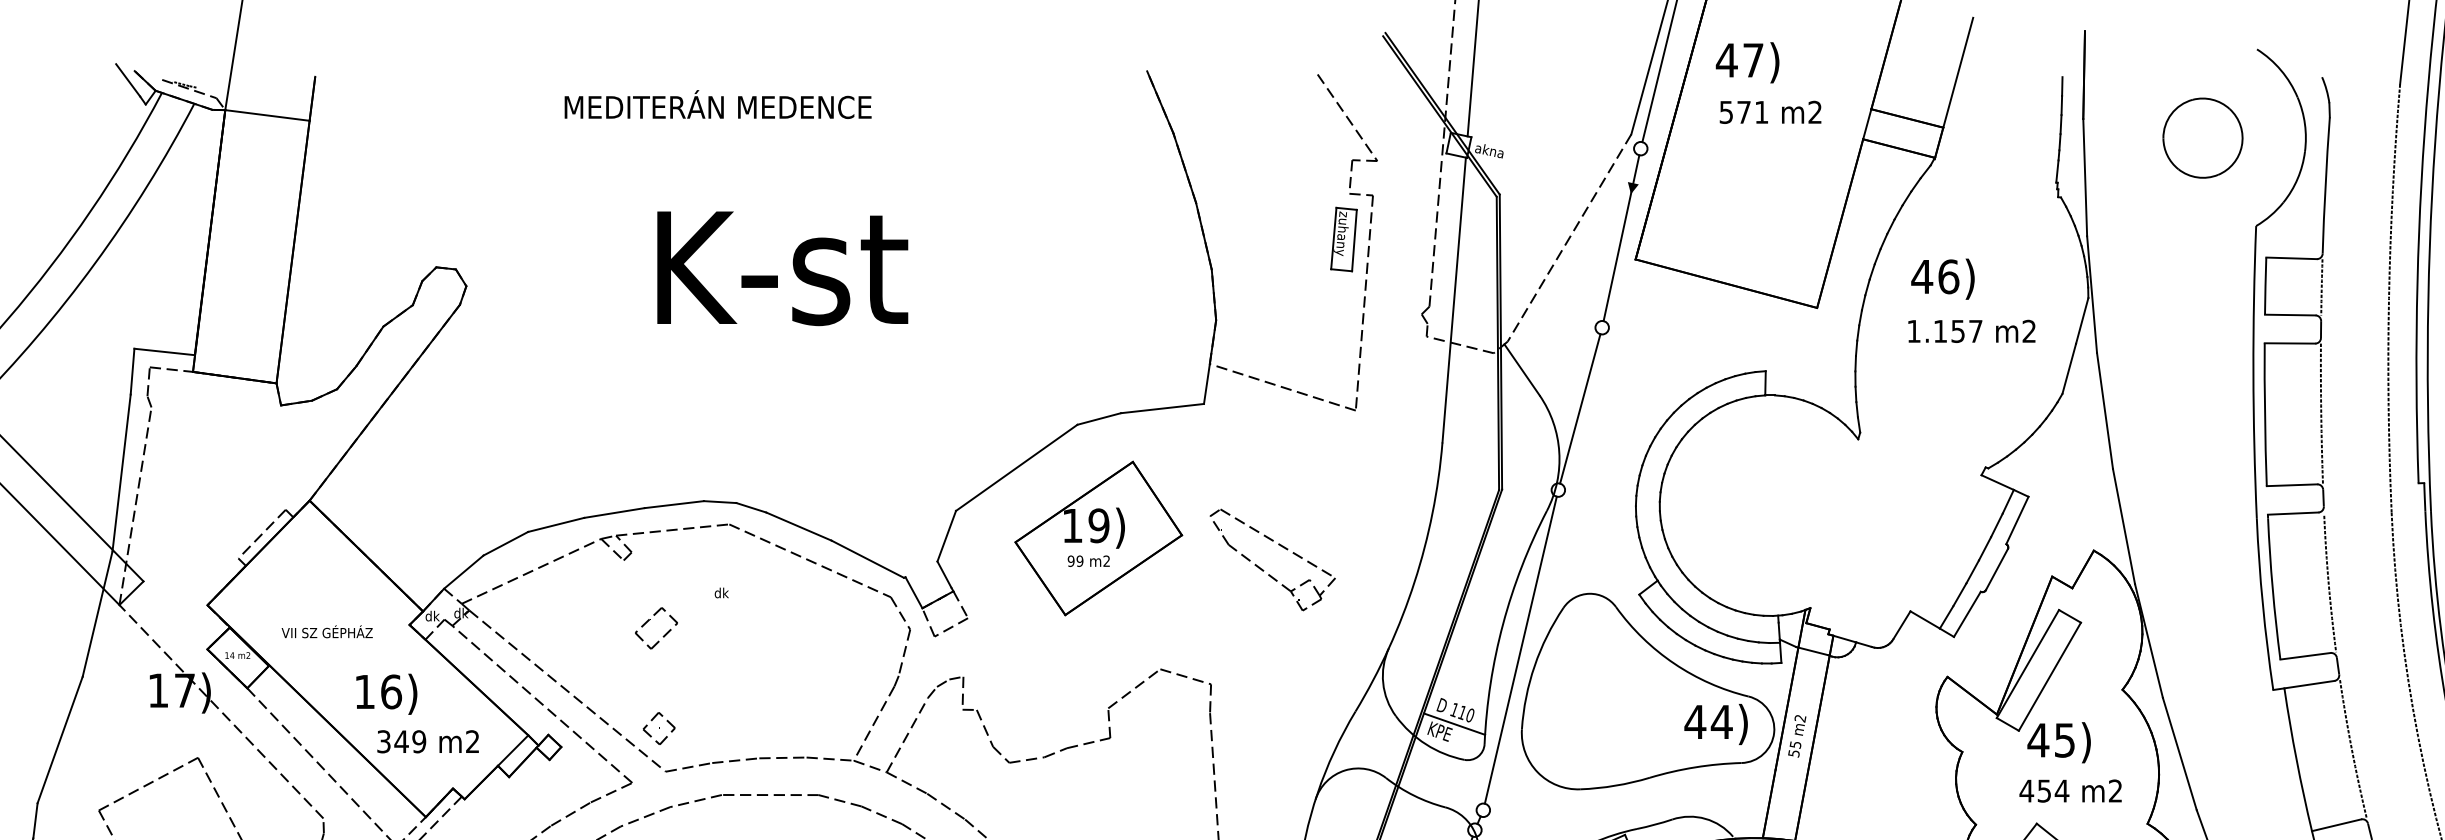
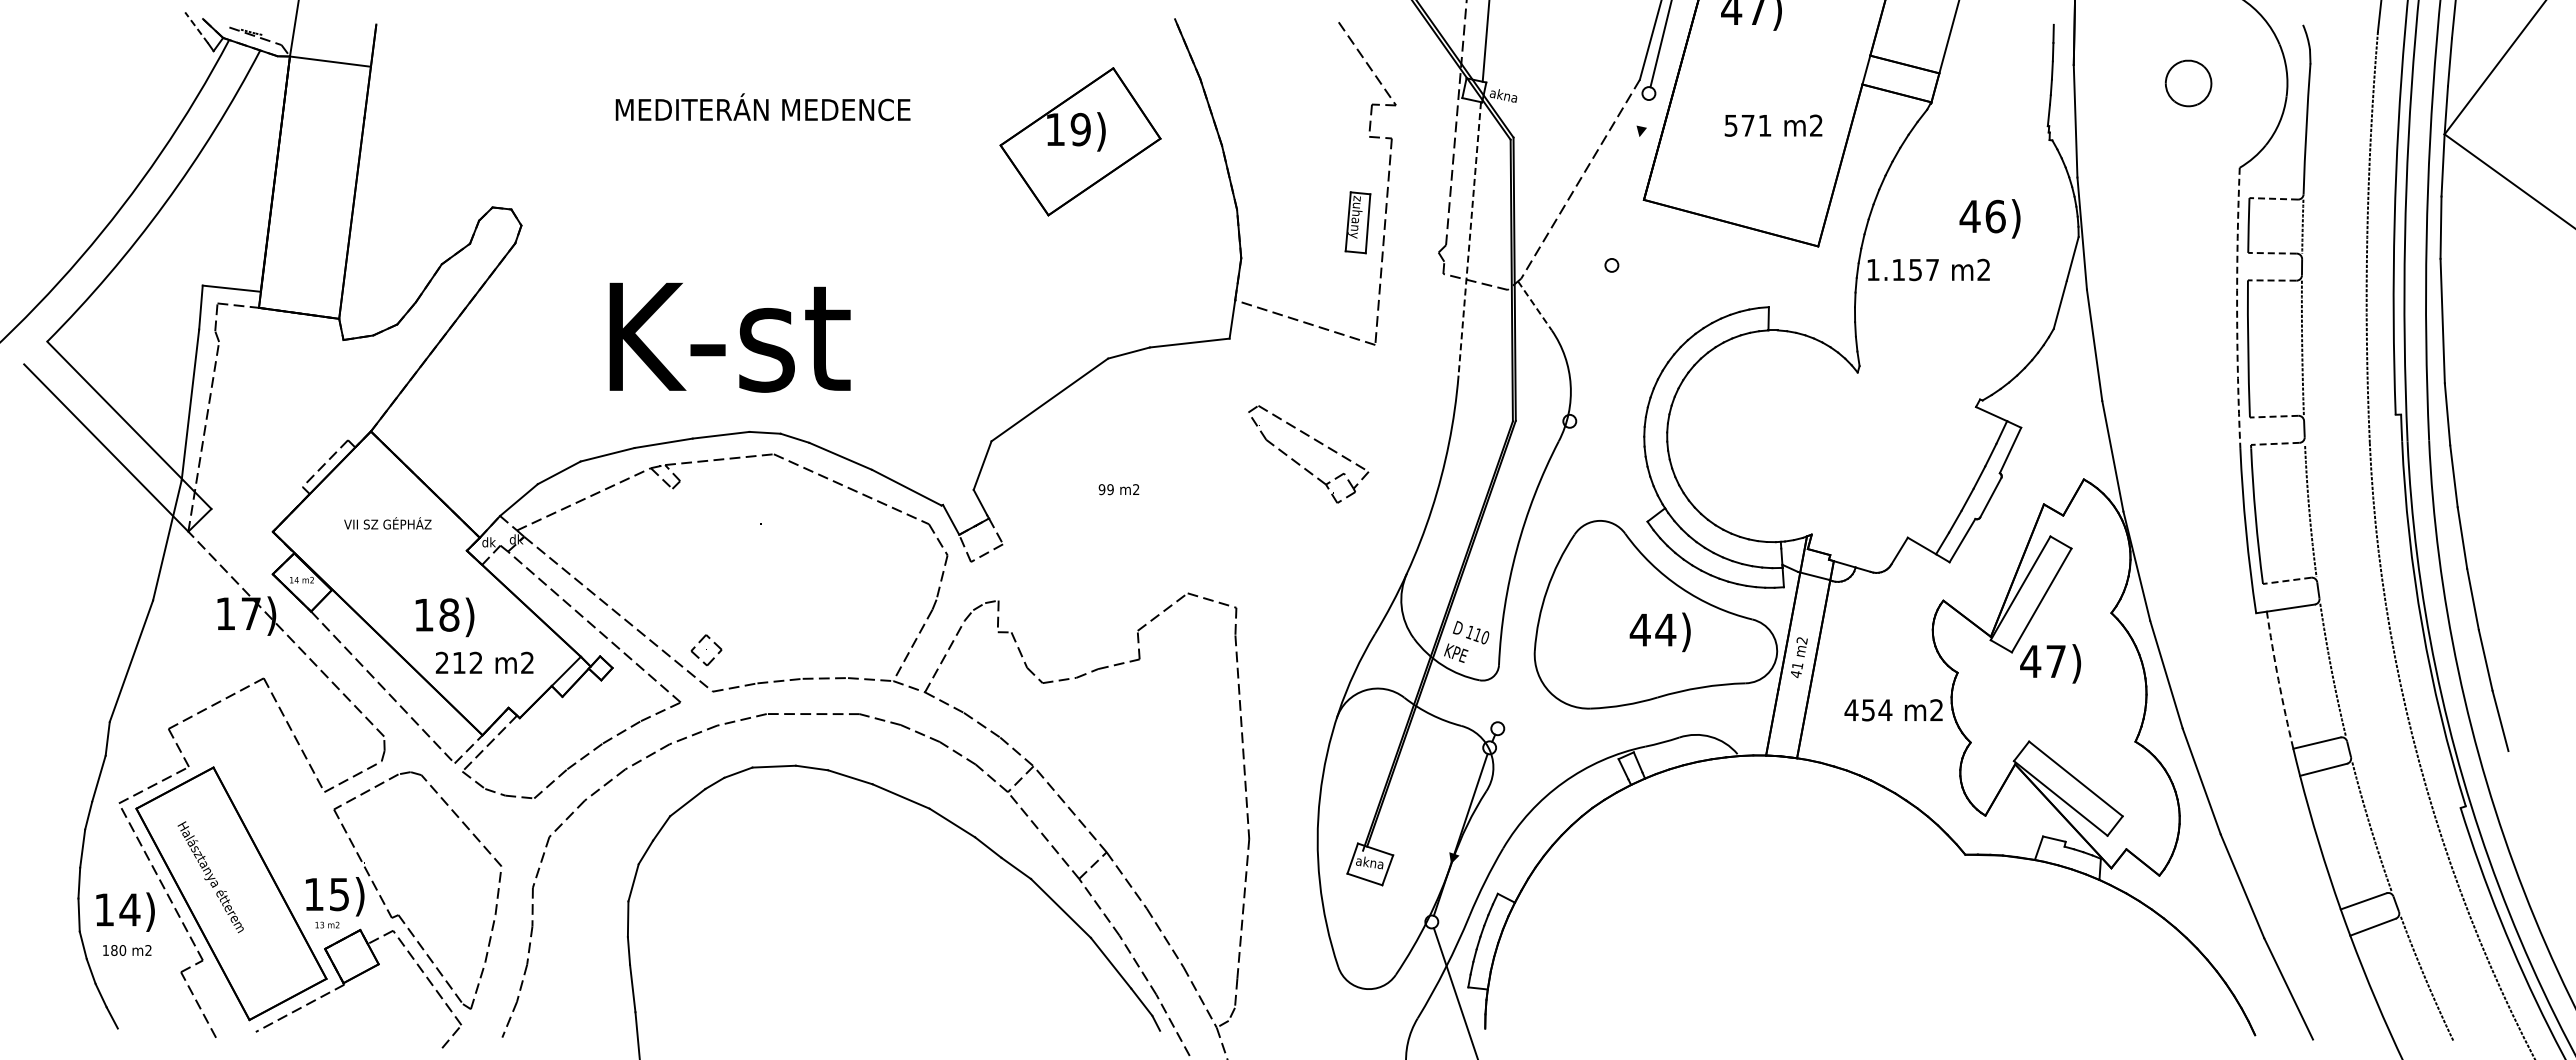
line: (127, 79) -> (196, 27), solid -> dashed
text: (717, 104) -> (762, 107), moved
text: (1770, 112) -> (1773, 125), moved
part: (2202, 138) -> (2188, 83), size x0.6
line: (1621, 238) -> (1630, 179), removed
part: (1343, 239) -> (1357, 222), moved
line: (2291, 258) -> (2273, 198), solid -> dashed
text: (782, 268) -> (729, 337), moved
text: (1942, 278) -> (1989, 218), moved
line: (1453, 300) -> (1469, 239), solid -> dashed
line: (2290, 315) -> (2272, 253), solid -> dashed
text: (1971, 330) -> (1928, 269), moved
line: (2289, 343) -> (2271, 280), solid -> dashed
line: (1521, 369) -> (1534, 305), solid -> dashed
arc: (2253, 372) -> (2237, 308), solid -> dashed
line: (1579, 409) -> (1590, 343), removed
line: (2291, 485) -> (2273, 416), solid -> dashed
line: (2292, 513) -> (2274, 443), solid -> dashed
part: (1098, 538) -> (1080, 141), moved
part: (1263, 569) -> (1299, 463), moved
text: (721, 593) -> (766, 520), dk -> .
part: (649, 620) -> (697, 546), removed
text: (326, 631) -> (387, 523), moved
line: (1520, 649) -> (1533, 574), removed
line: (2304, 655) -> (2286, 580), solid -> dashed
text: (391, 691) -> (449, 614), 16) -> 18)
line: (1453, 723) -> (1469, 645), removed
text: (1715, 724) -> (1659, 632), moved
text: (2064, 740) -> (2055, 661), 45) -> 47)
text: (400, 741) -> (458, 662), 349 -> 212
text: (1794, 749) -> (1796, 670), 55 -> 41
arc: (2296, 760) -> (2278, 680), solid -> dashed
text: (2070, 791) -> (1893, 710), moved

